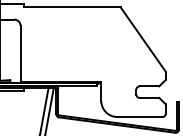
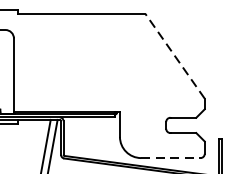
line: (142, 39) -> (174, 56), solid -> dashed
line: (139, 117) -> (170, 158), solid -> dashed

